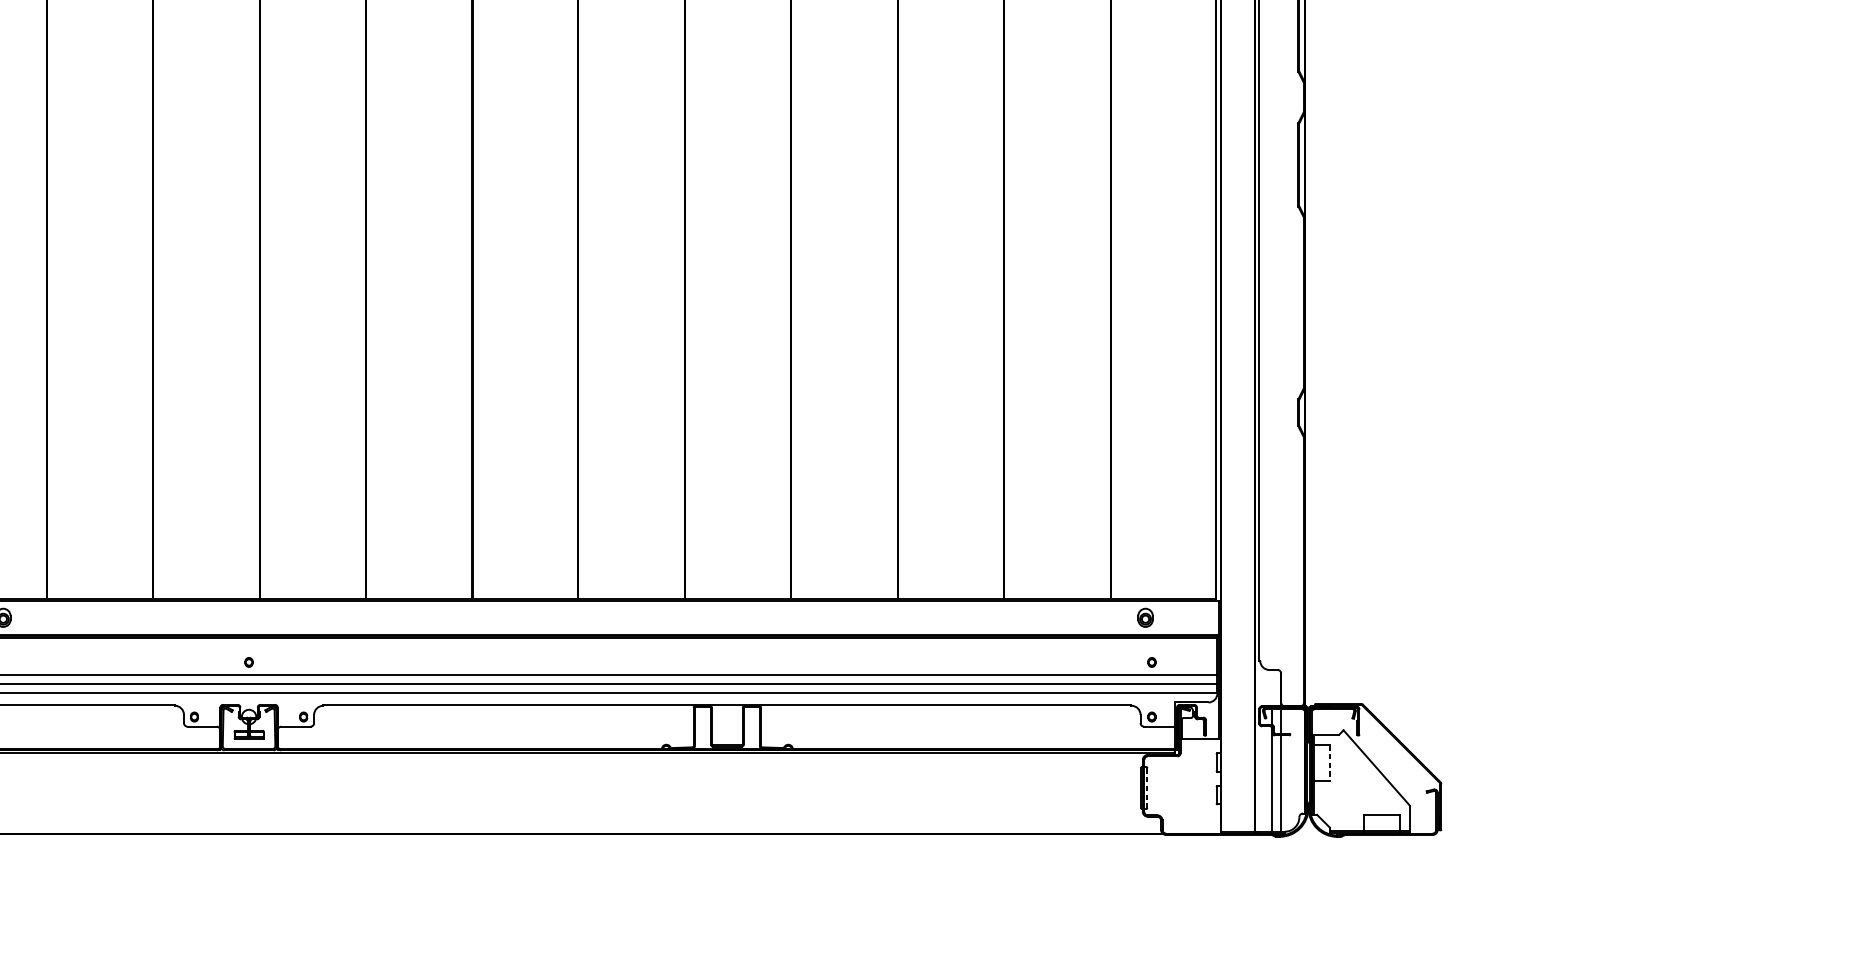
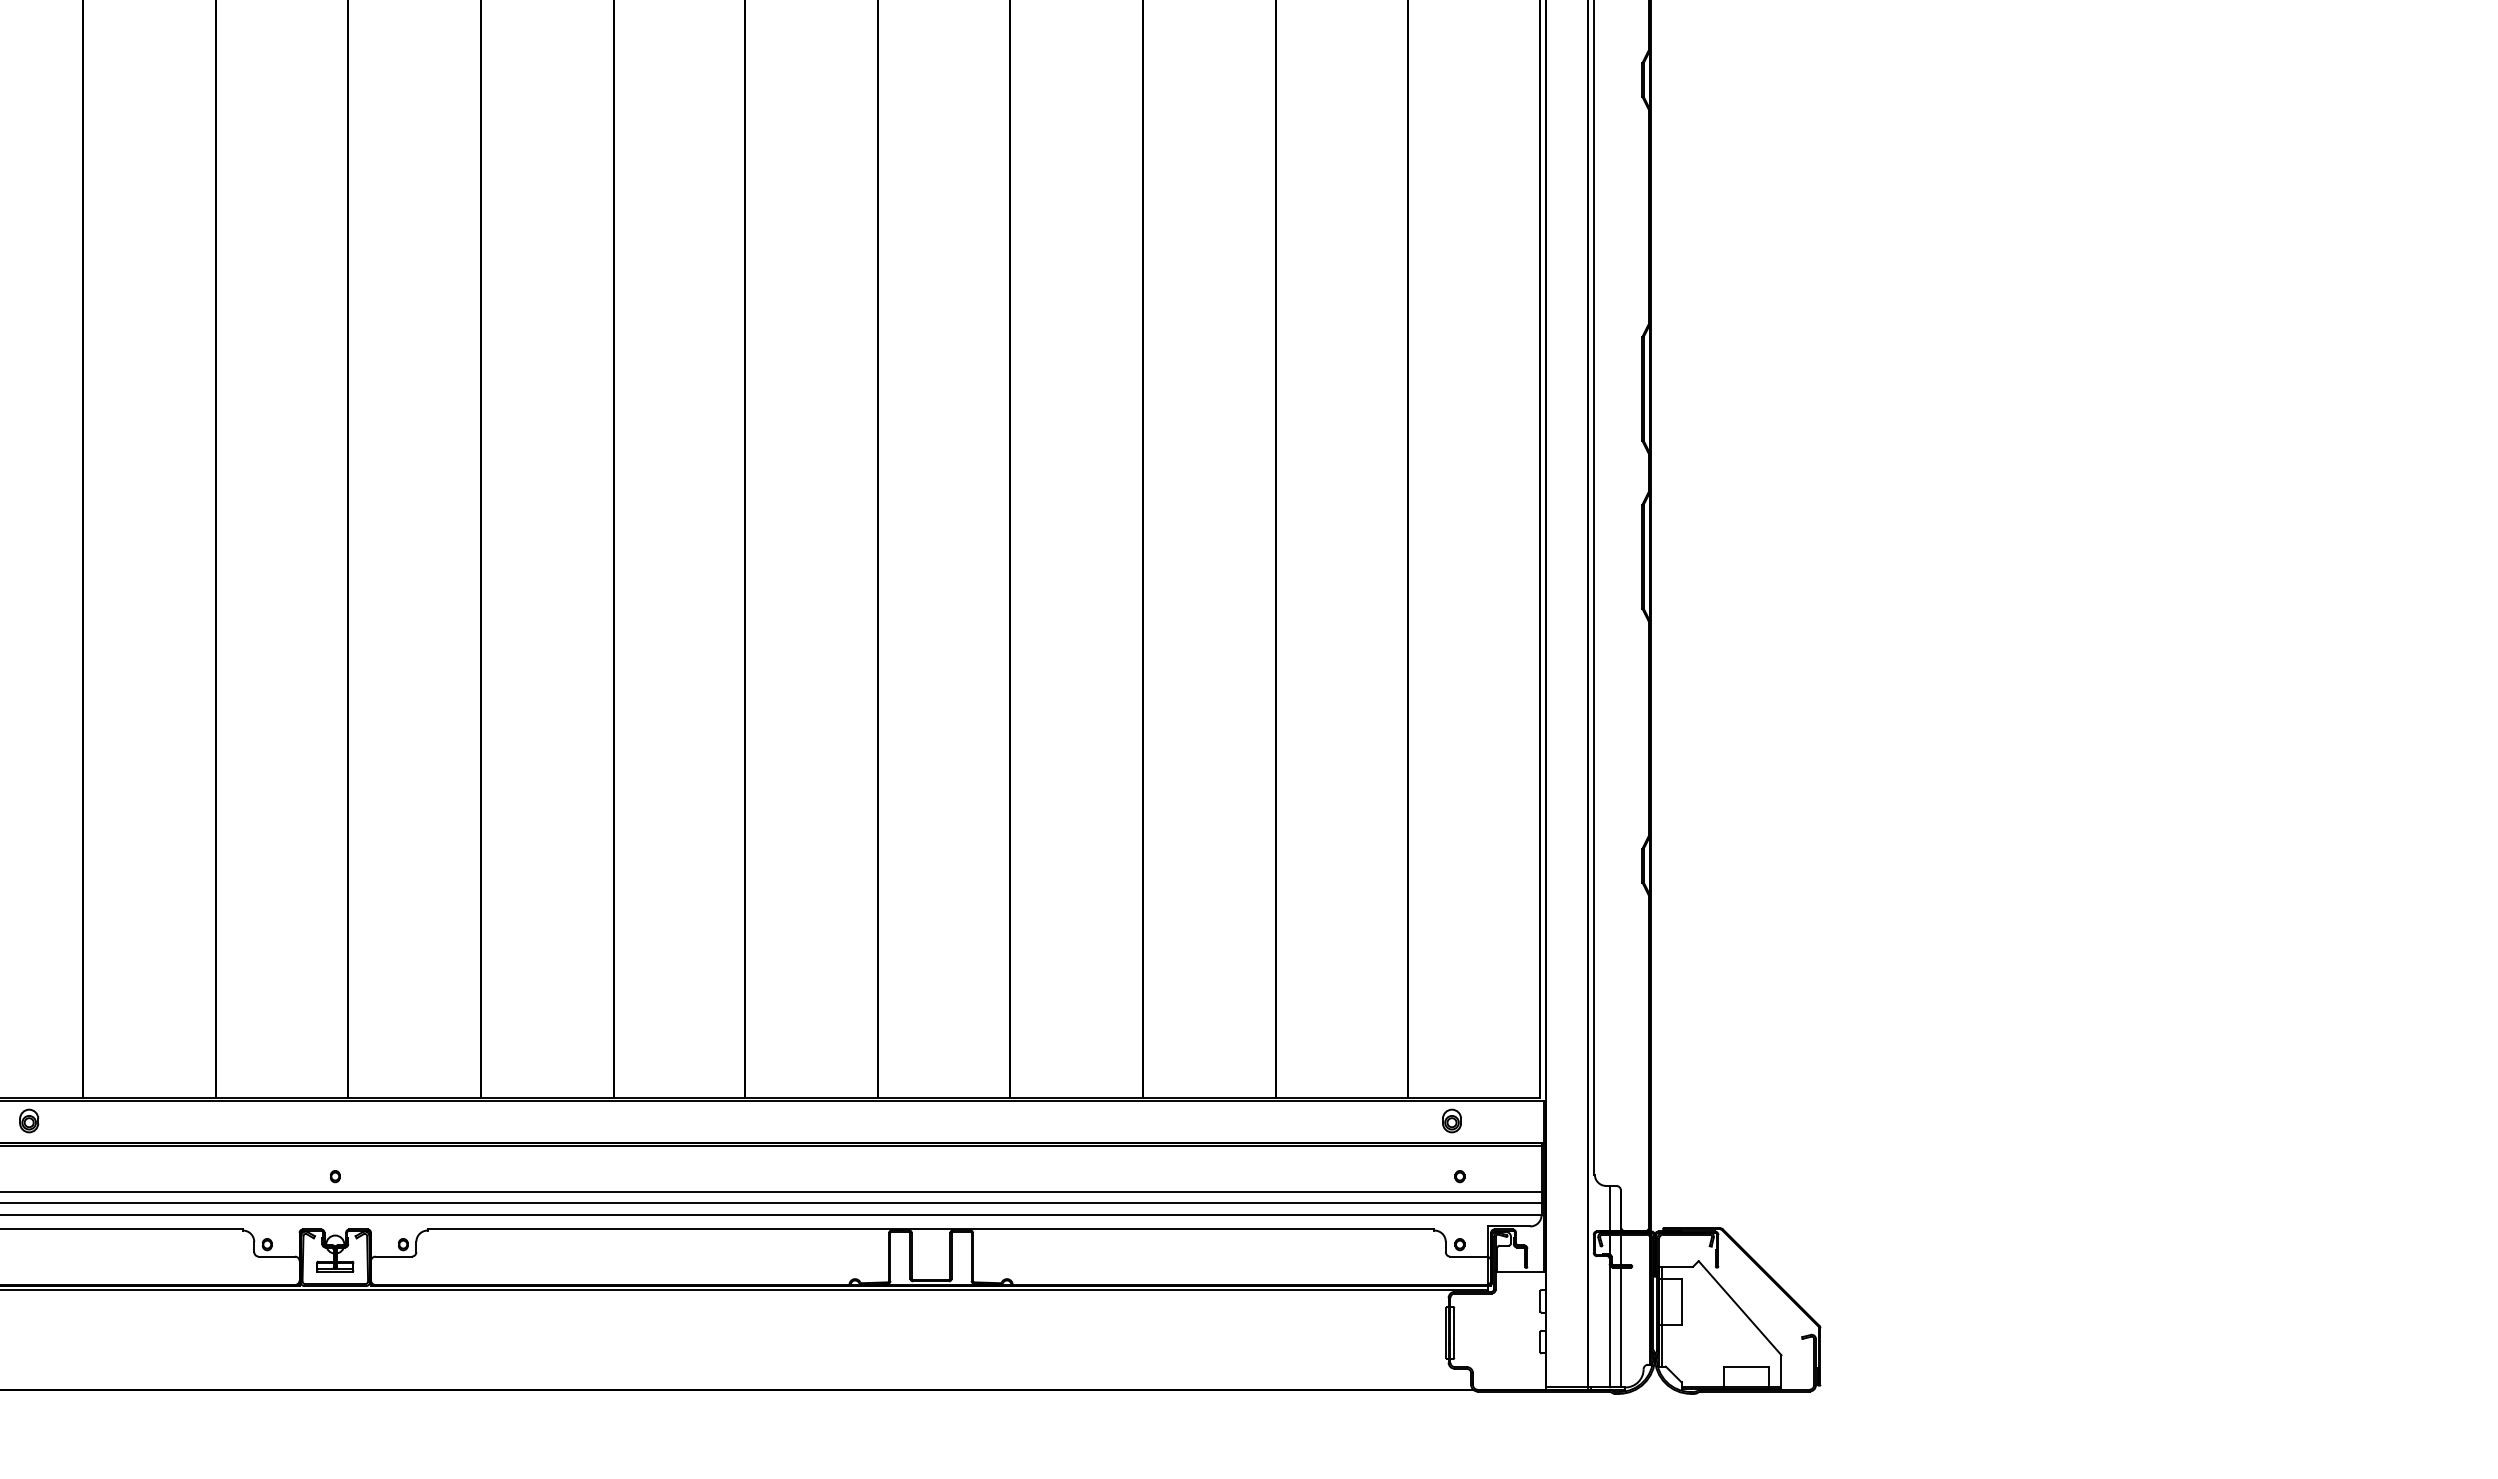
line: (1271, 688) -> (1609, 1208), added
line: (1329, 762) -> (1681, 1301), dashed -> solid
line: (1147, 788) -> (1454, 1333), dashed -> solid

